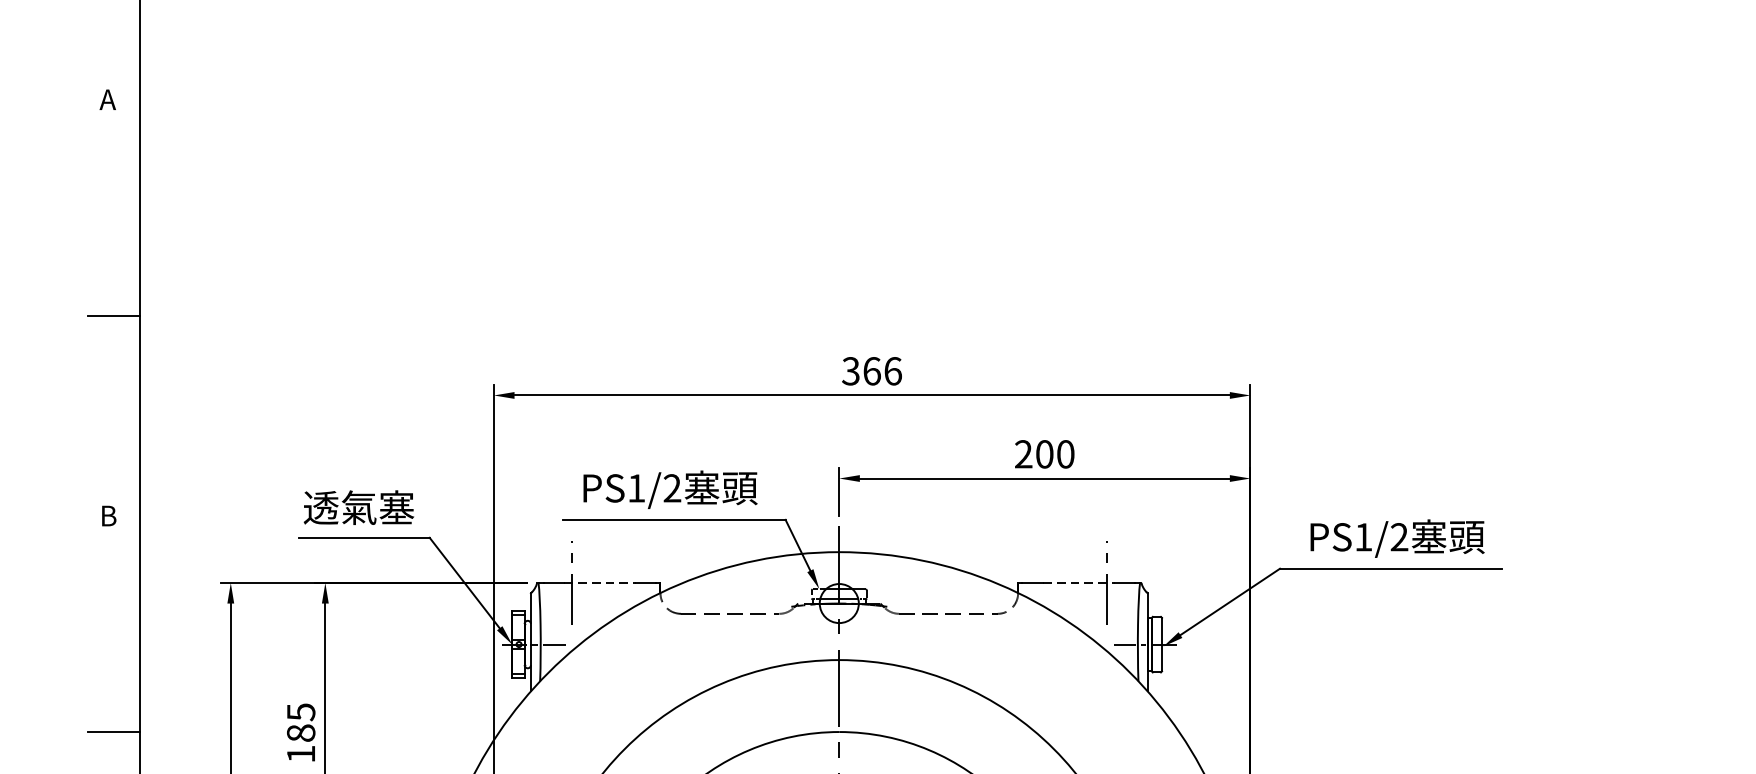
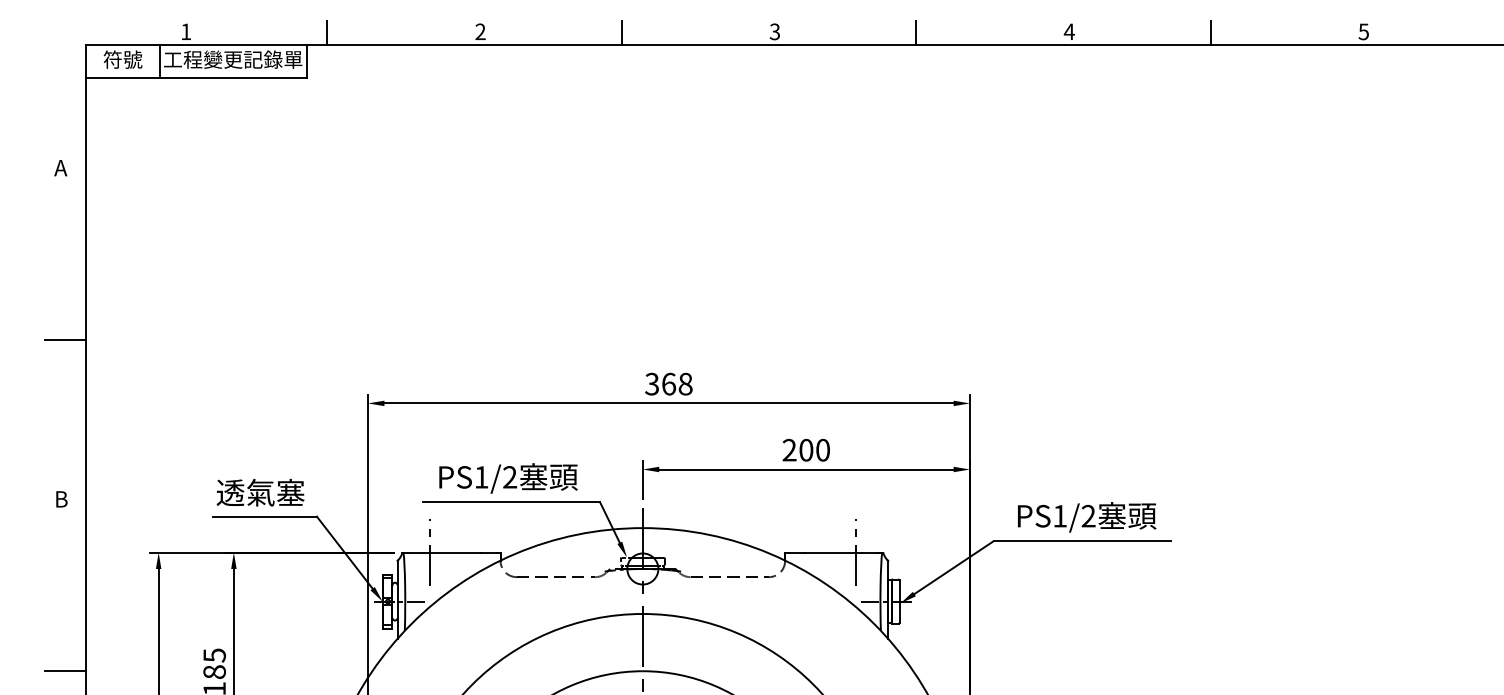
text: (892, 370) -> (685, 383), 366 -> 368
line: (600, 582) -> (452, 552), dashed -> solid
line: (1078, 582) -> (833, 552), dashed -> solid

